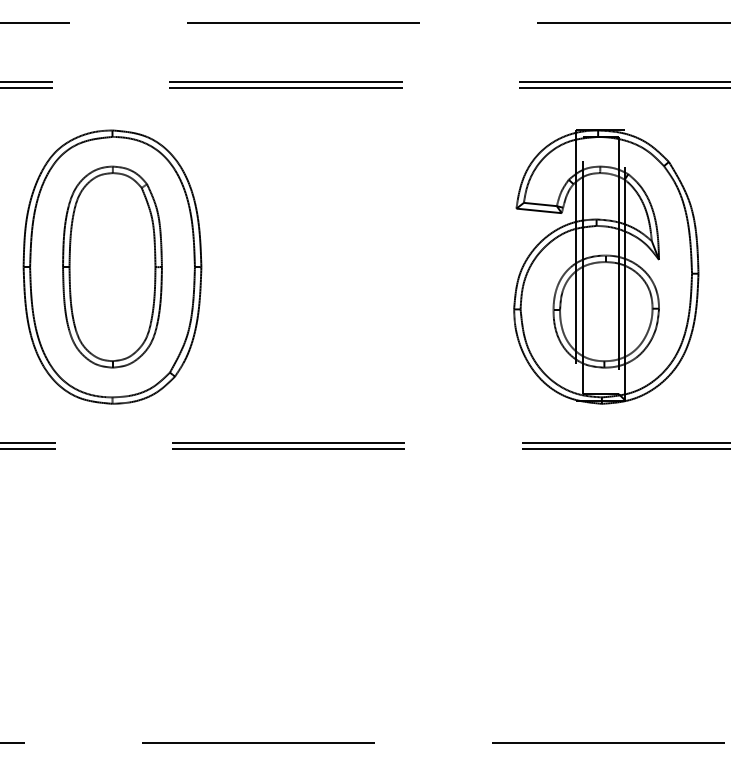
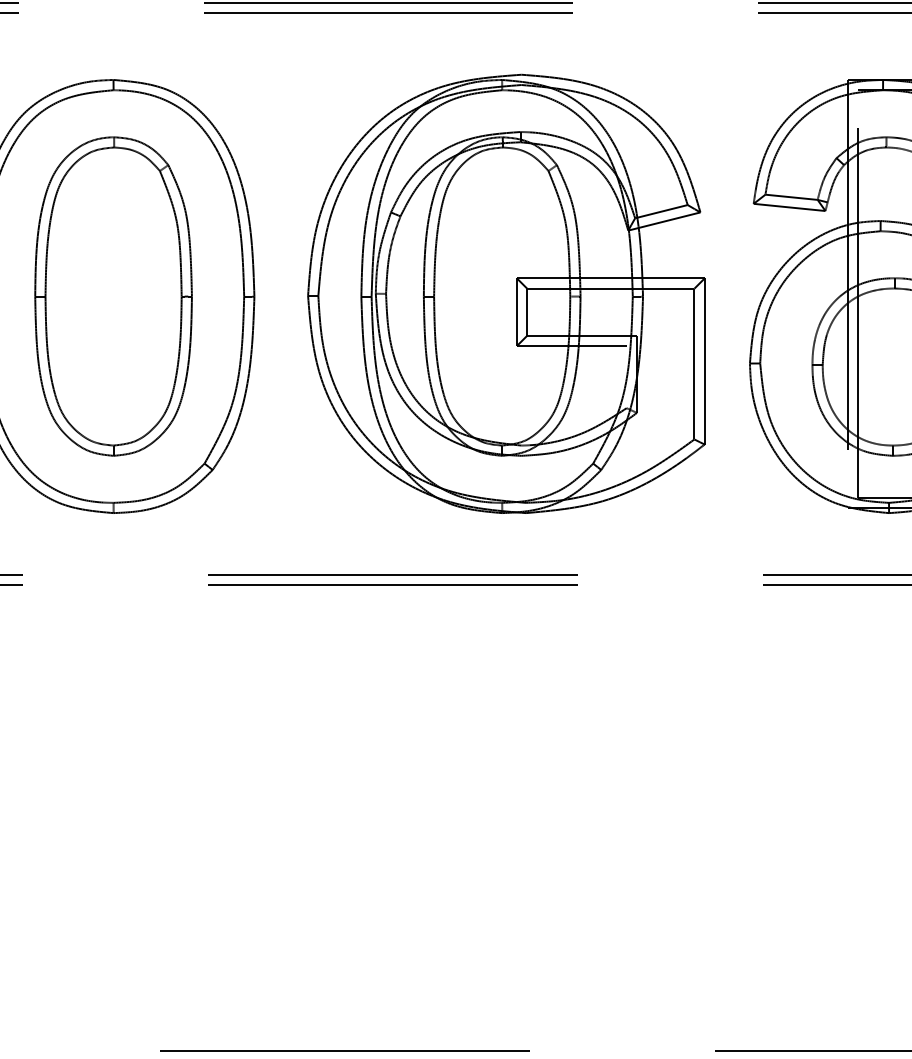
part: (360, 265) -> (506, 293), added

